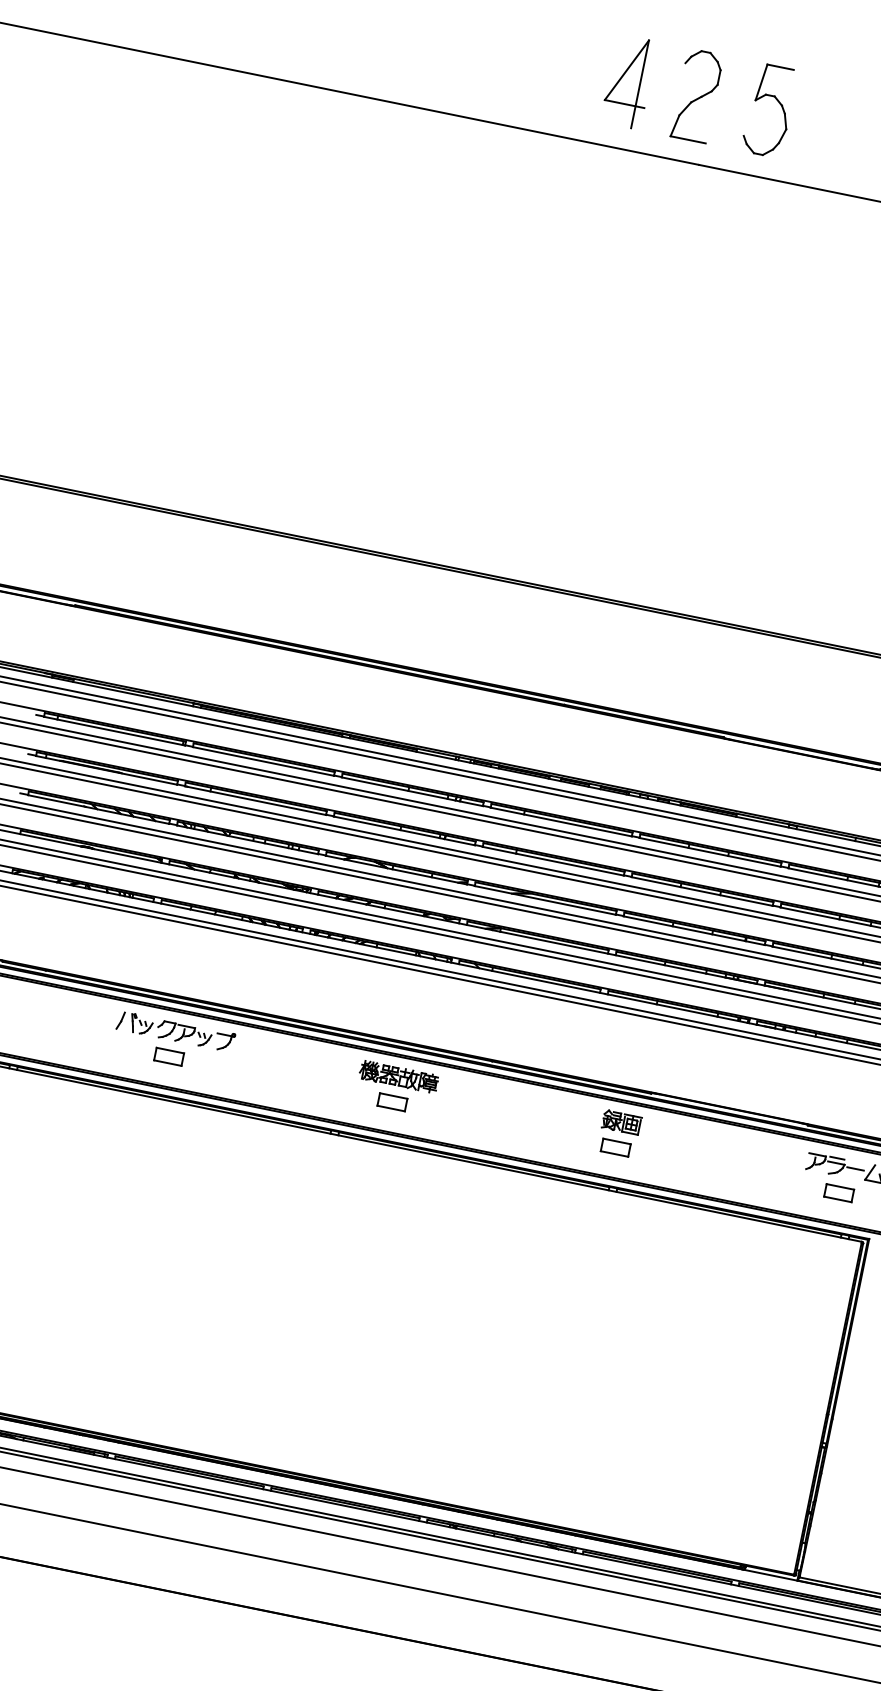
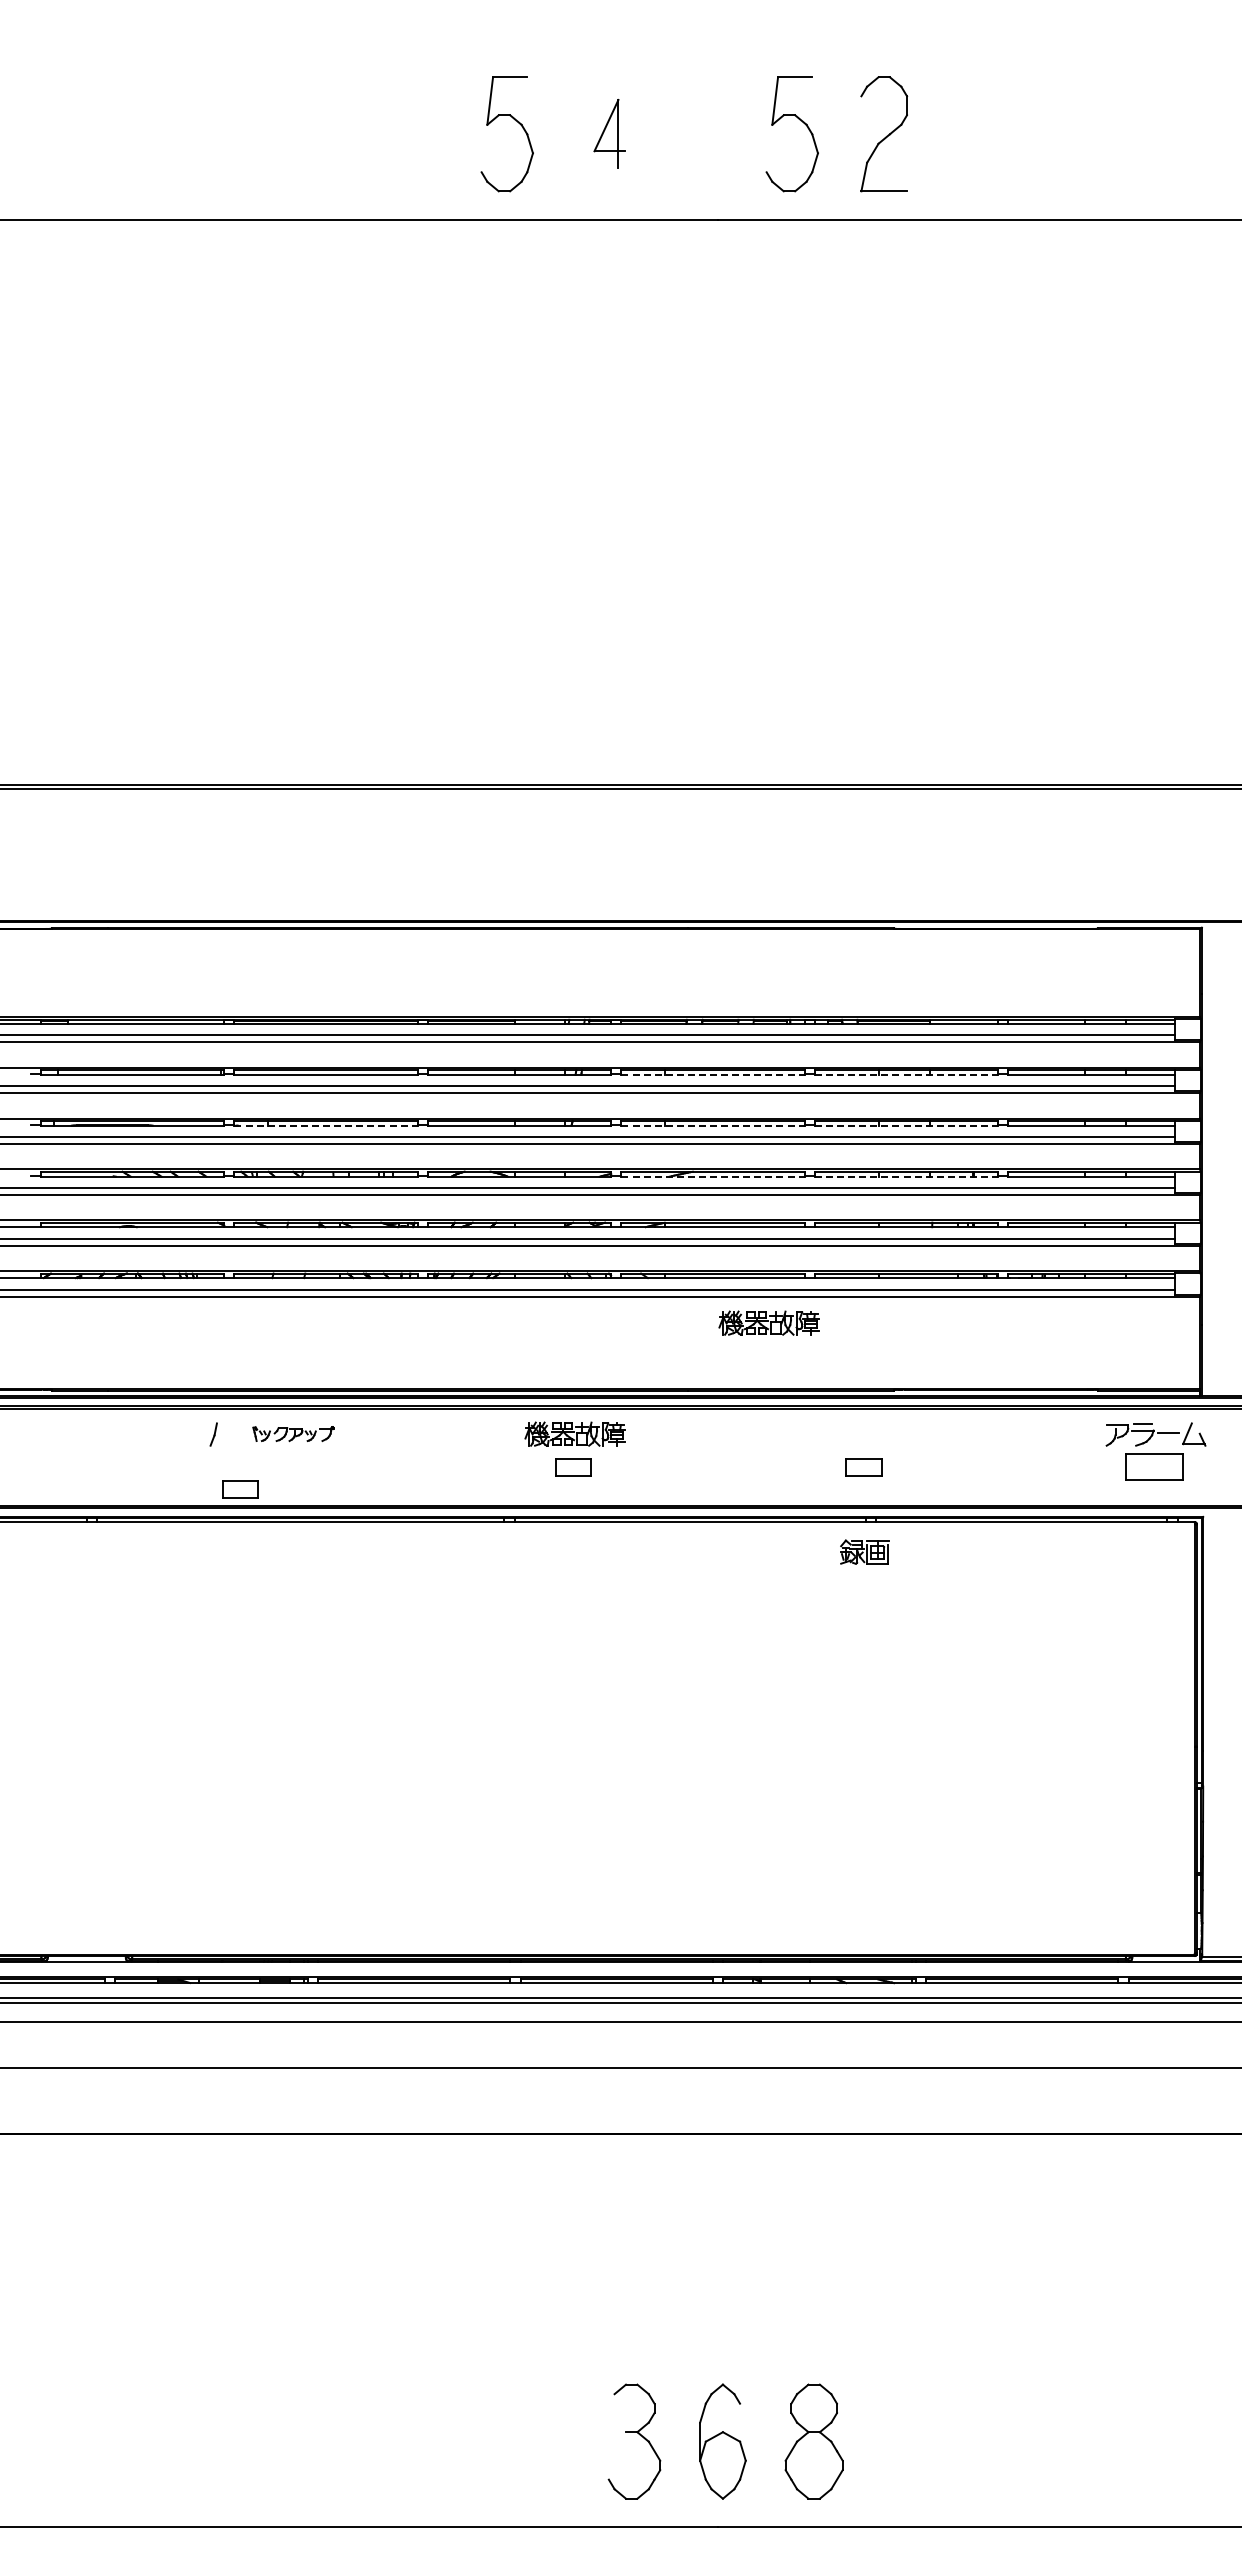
part: (557, 56) -> (514, 120), added
part: (628, 81) -> (609, 133), size x0.6
part: (697, 96) -> (884, 134), moved
line: (255, 800) -> (326, 1125), solid -> dashed
line: (561, 821) -> (713, 1074), solid -> dashed
line: (710, 852) -> (906, 1074), solid -> dashed
line: (553, 861) -> (713, 1125), solid -> dashed
line: (702, 891) -> (906, 1125), solid -> dashed
line: (545, 900) -> (713, 1176), solid -> dashed
line: (694, 930) -> (906, 1176), solid -> dashed
part: (565, 1021) -> (768, 1322), added
part: (182, 1032) -> (293, 1433), size x0.6
part: (169, 1056) -> (240, 1489), moved
part: (621, 1121) -> (864, 1551), moved
part: (838, 1193) -> (1153, 1467), size x1.6

